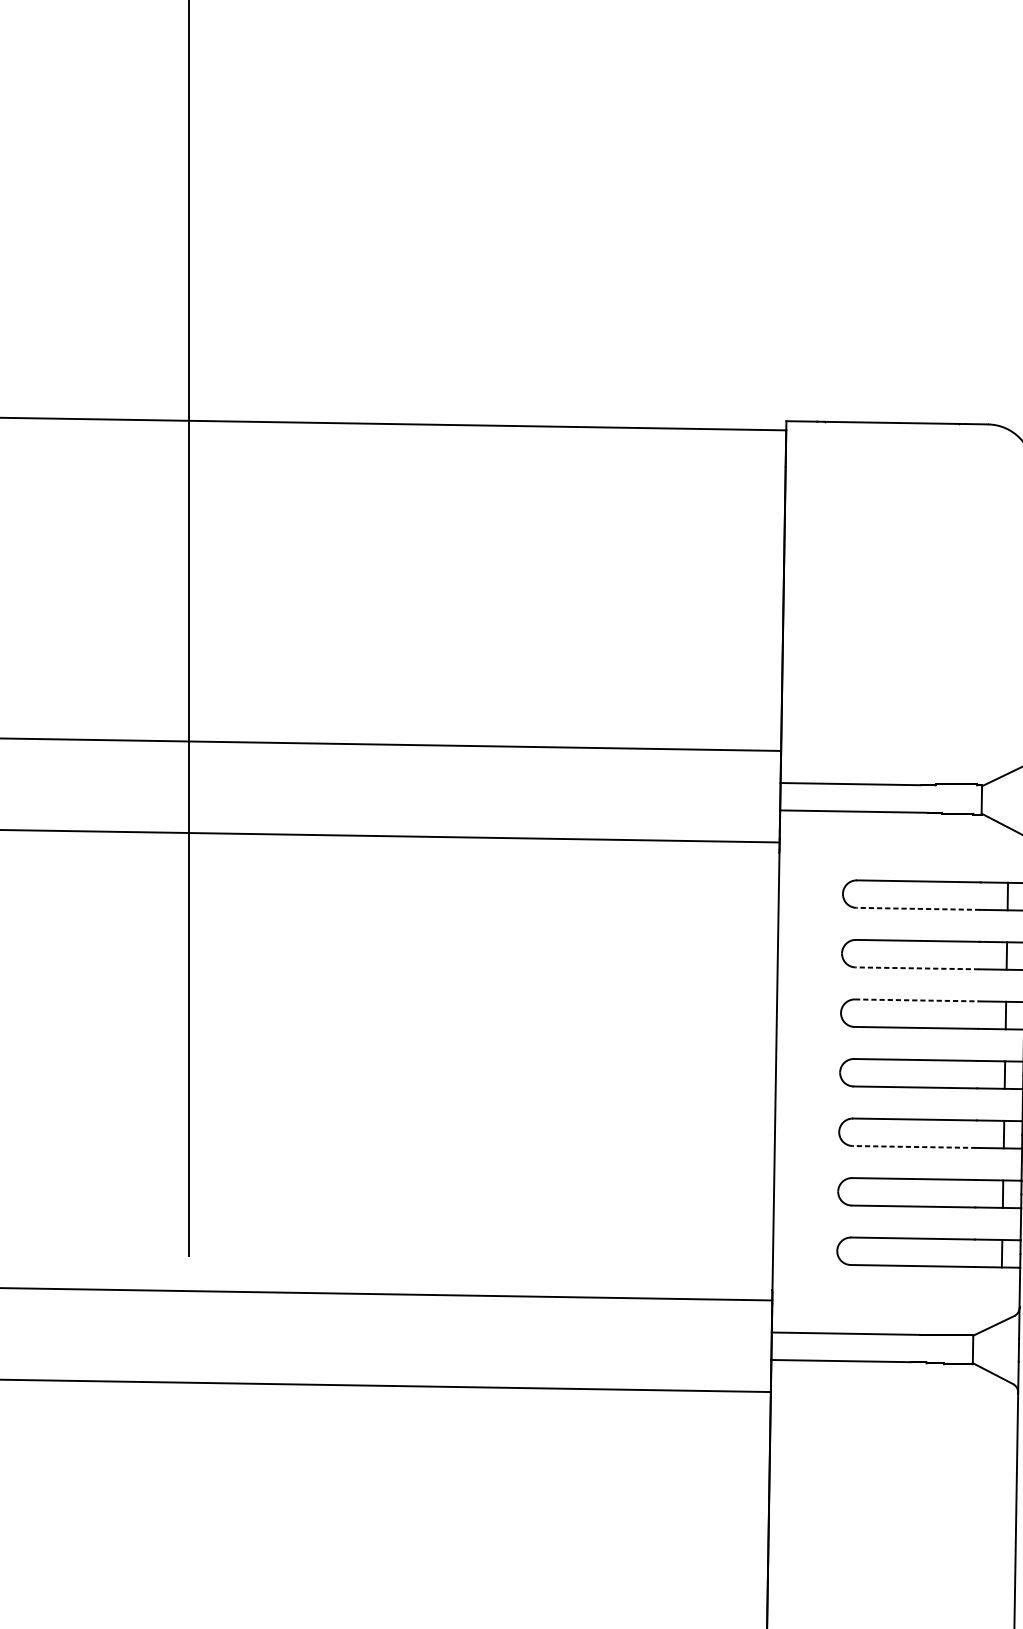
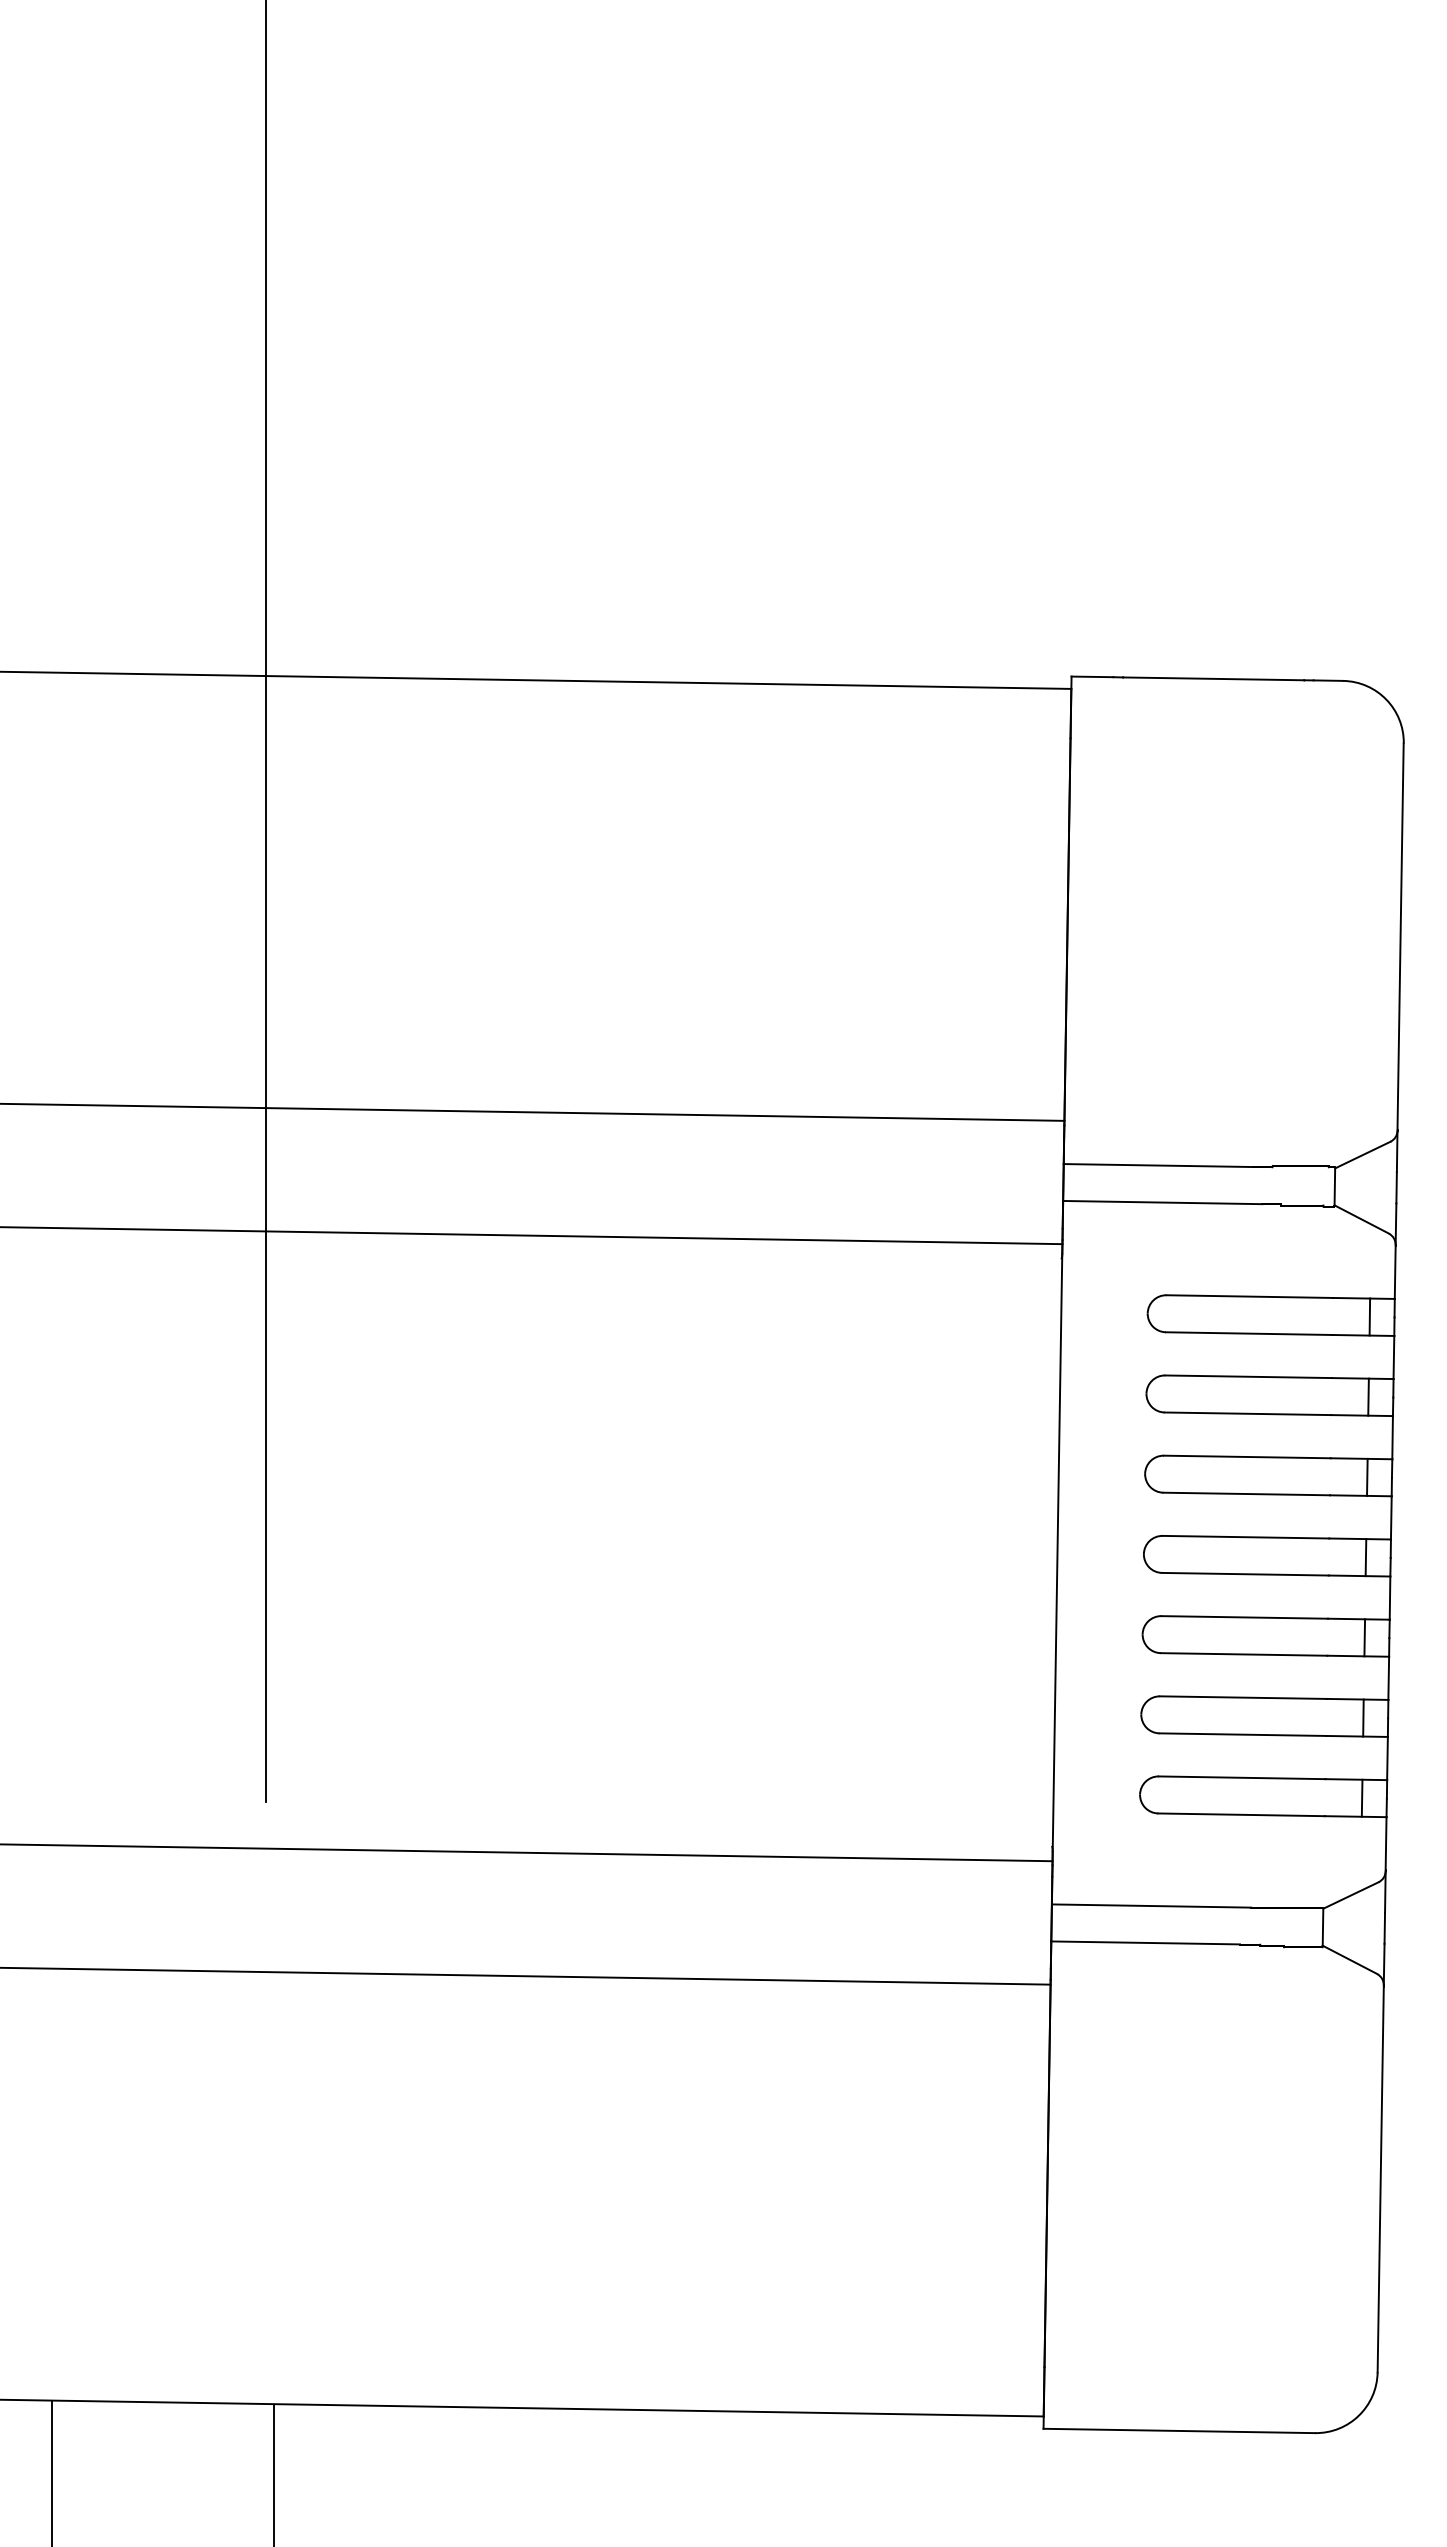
line: (917, 908) -> (1248, 1333), dashed -> solid
line: (917, 968) -> (1247, 1413), dashed -> solid
line: (917, 1000) -> (1247, 1456), dashed -> solid
line: (914, 1147) -> (1243, 1654), dashed -> solid

